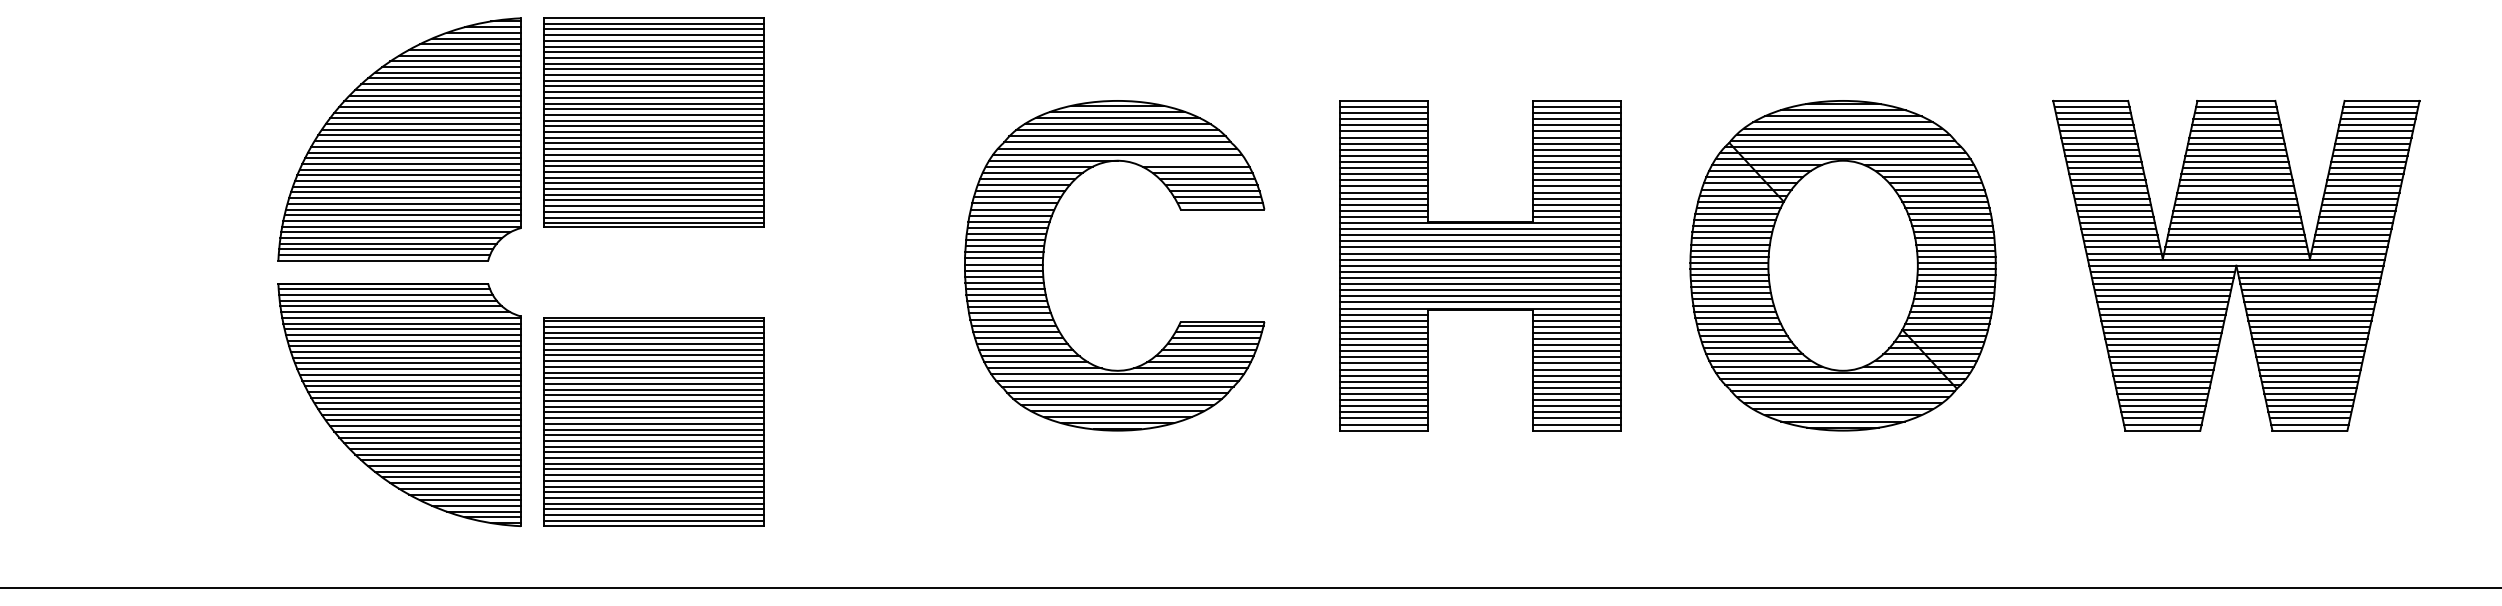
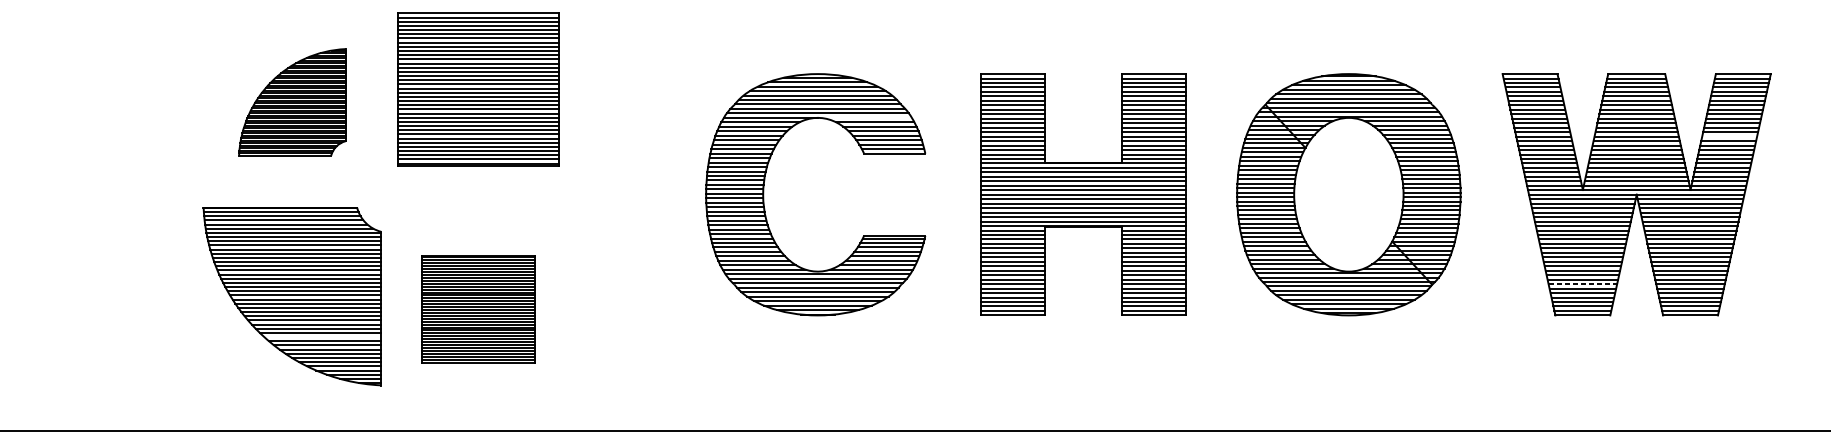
part: (399, 139) -> (292, 102), size x0.6
line: (2362, 186) -> (1729, 136), removed
line: (2162, 387) -> (1582, 283), solid -> dashed
part: (653, 421) -> (478, 308), size x0.7
line: (440, 460) -> (322, 337), removed

